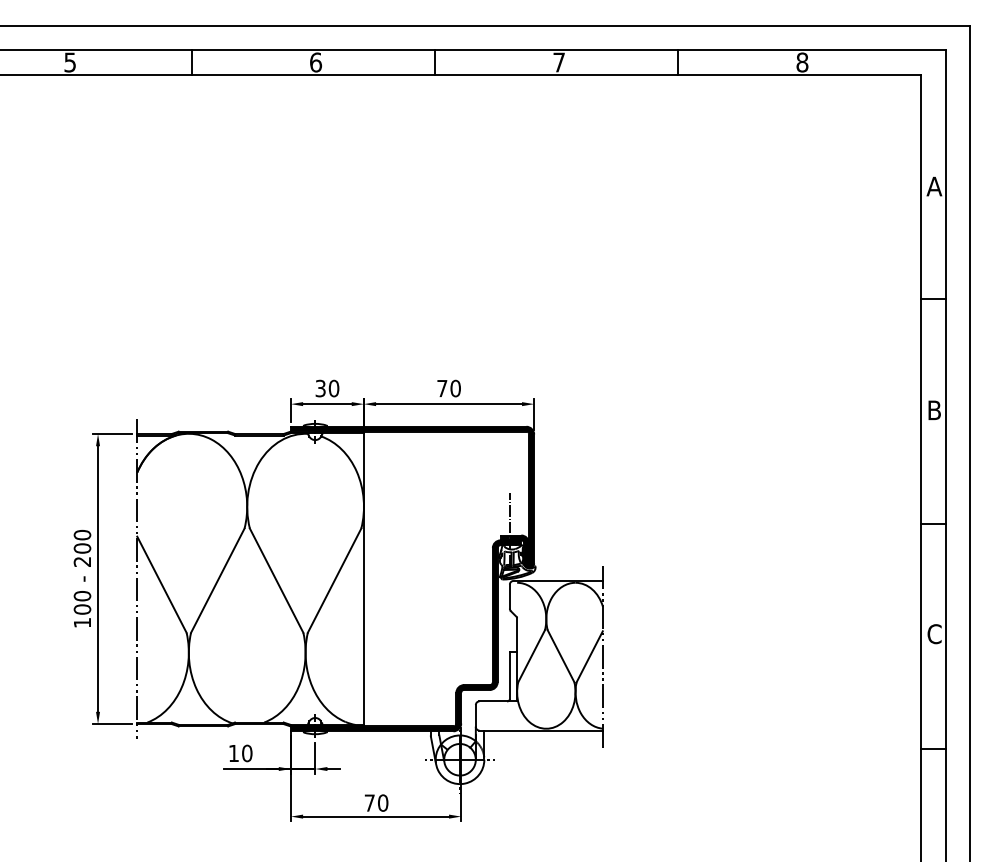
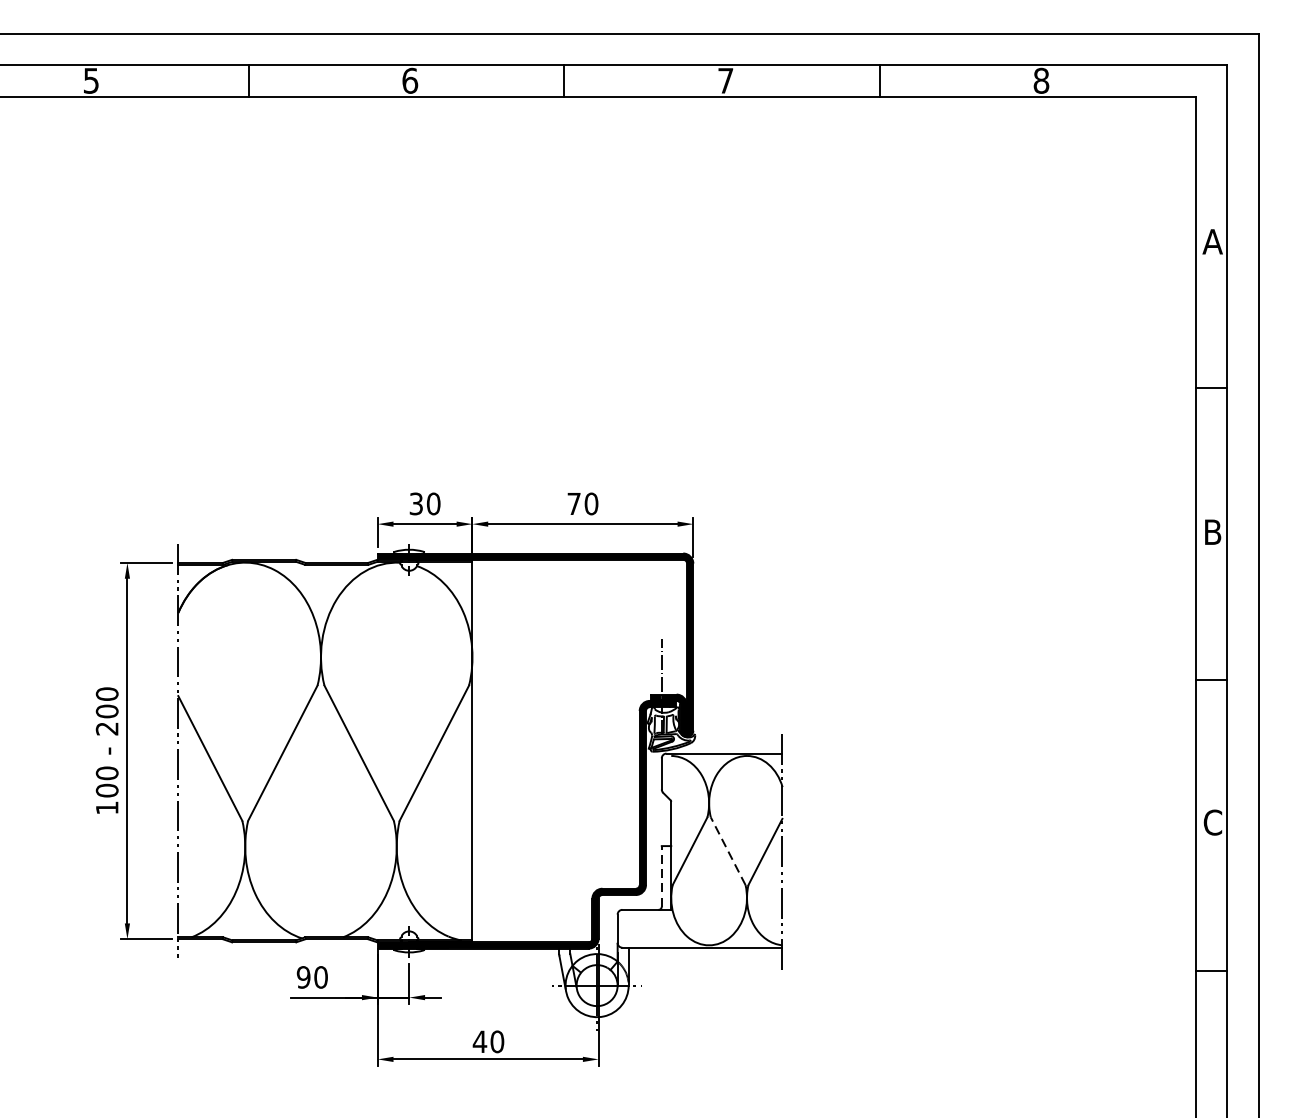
line: (560, 655) -> (727, 850), solid -> dashed
line: (509, 675) -> (661, 876), solid -> dashed
text: (233, 753) -> (303, 977), 10 -> 90
text: (369, 802) -> (479, 1041), 70 -> 40

